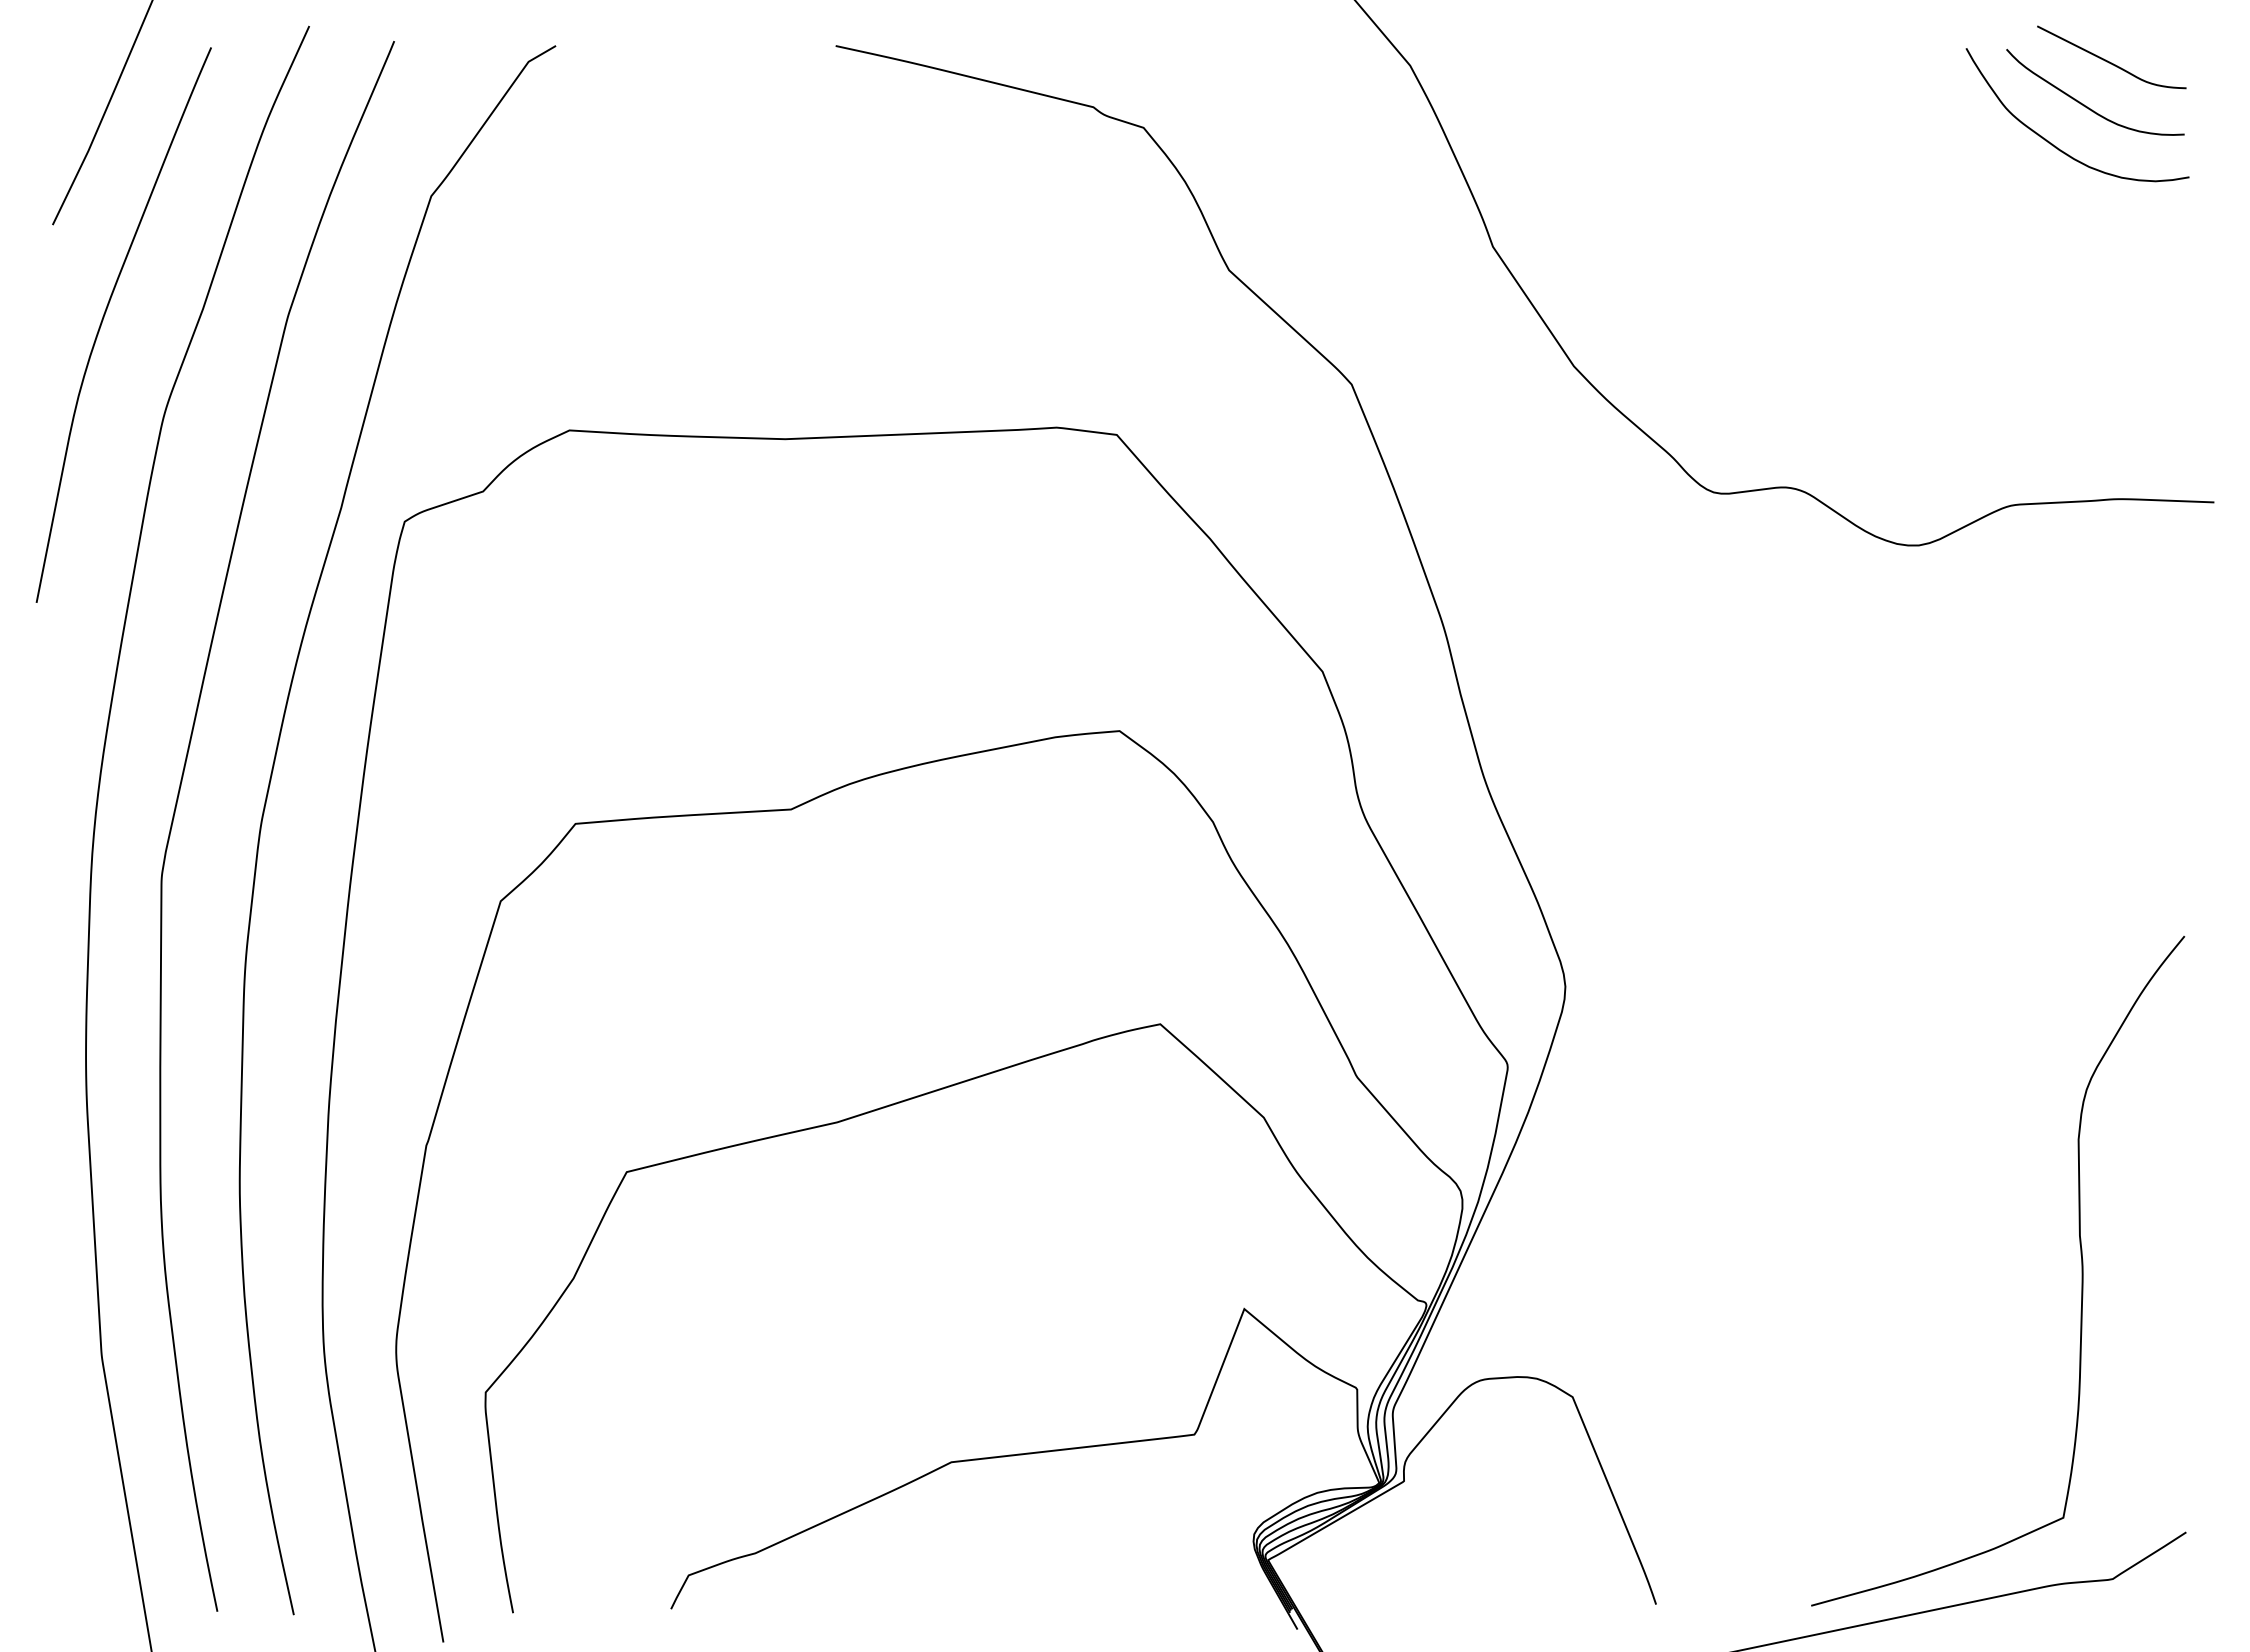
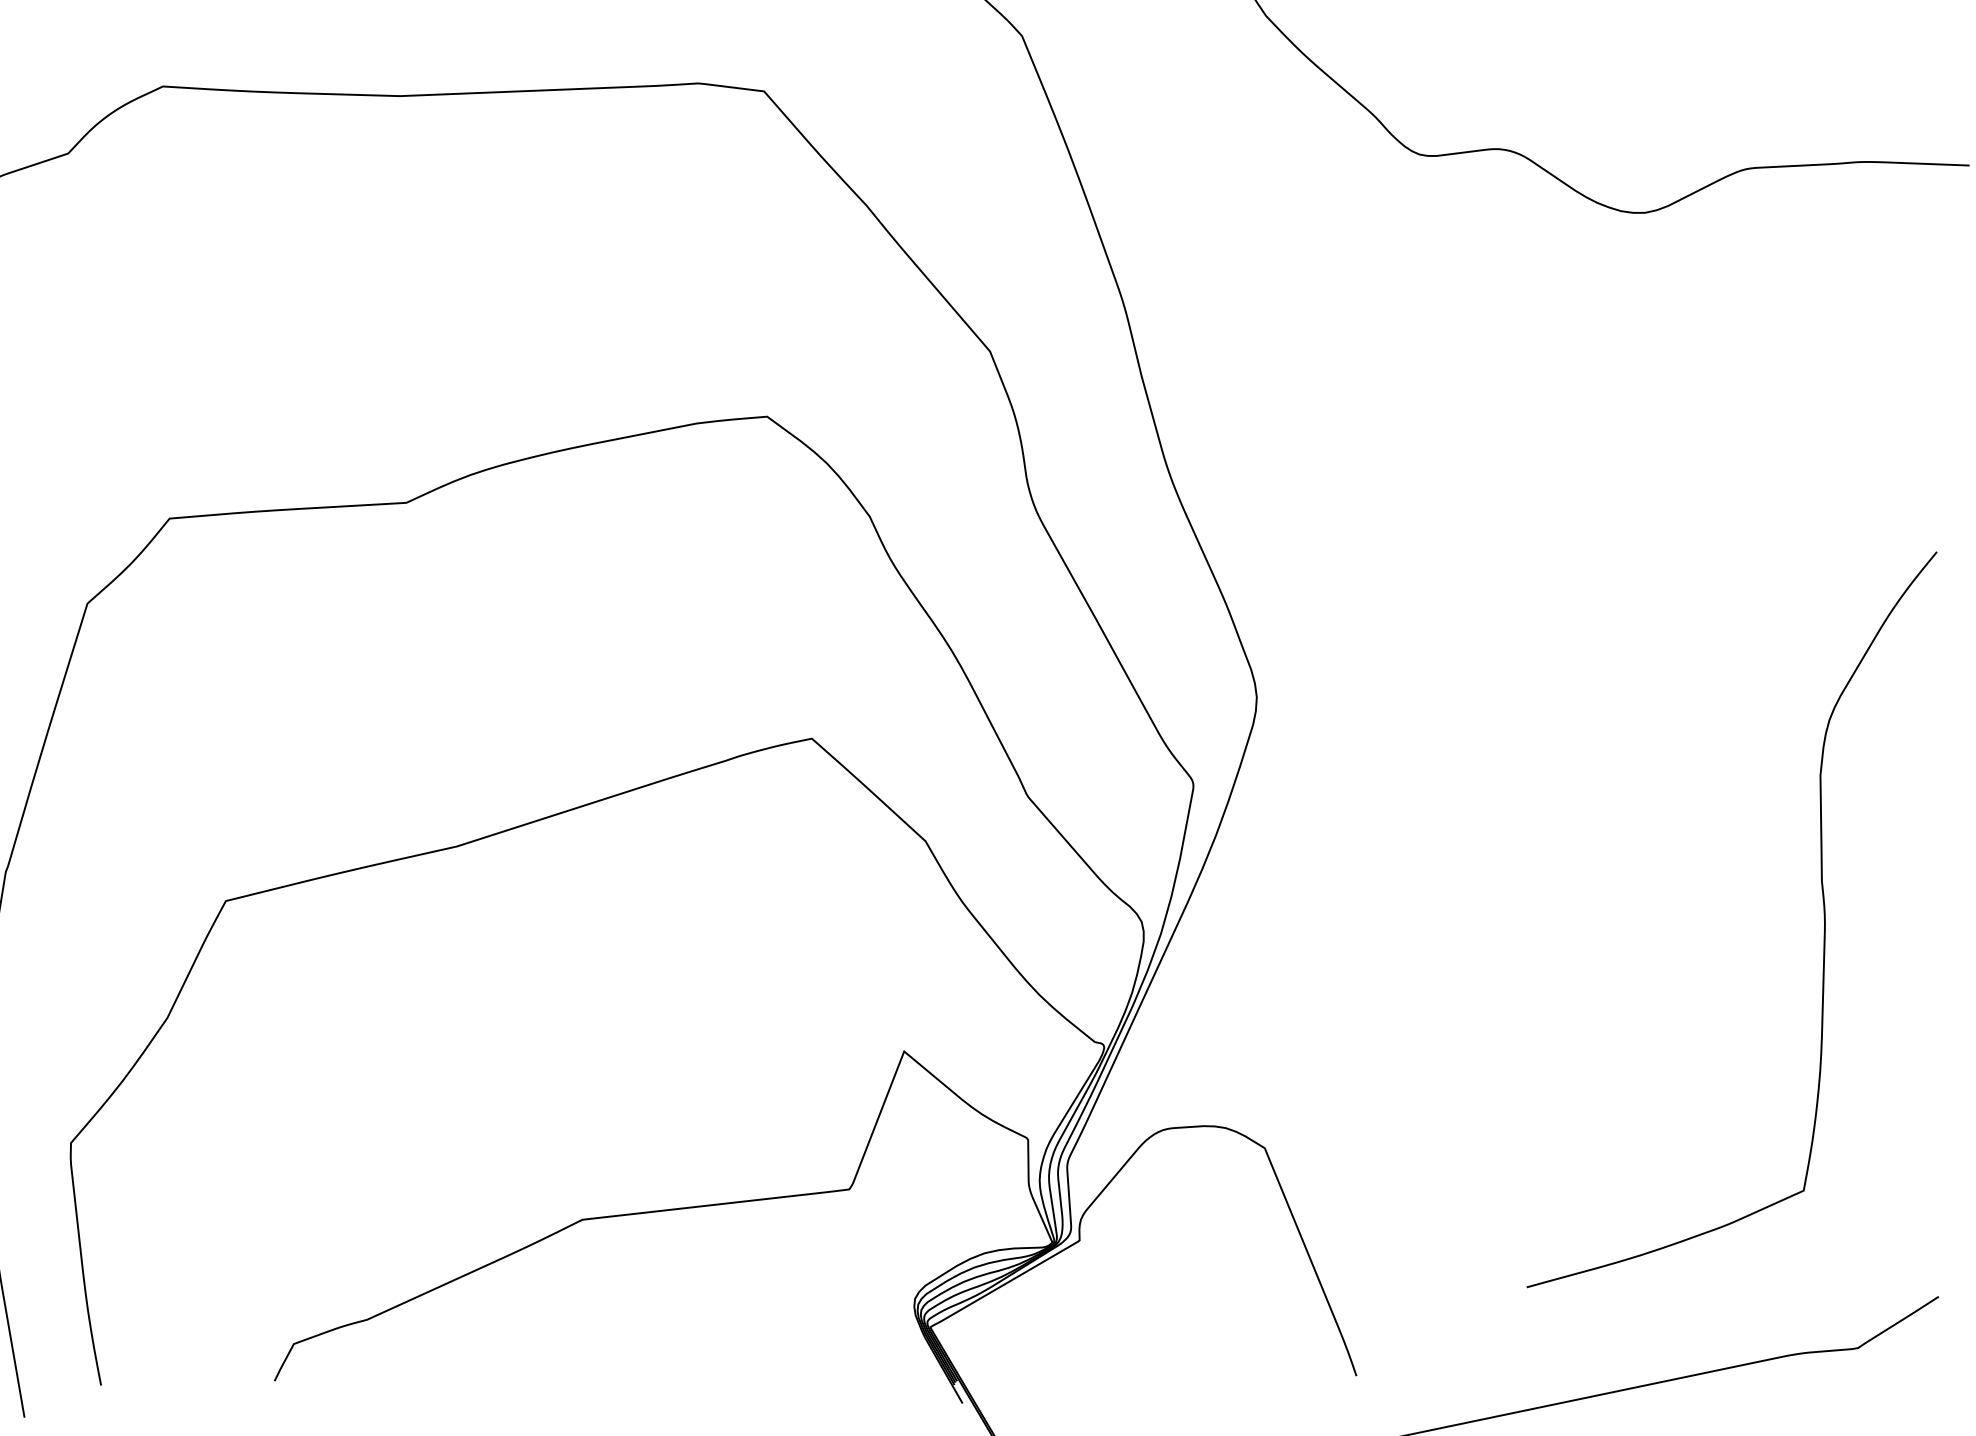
curve: (2081, 1271) -> (1823, 920), moved

